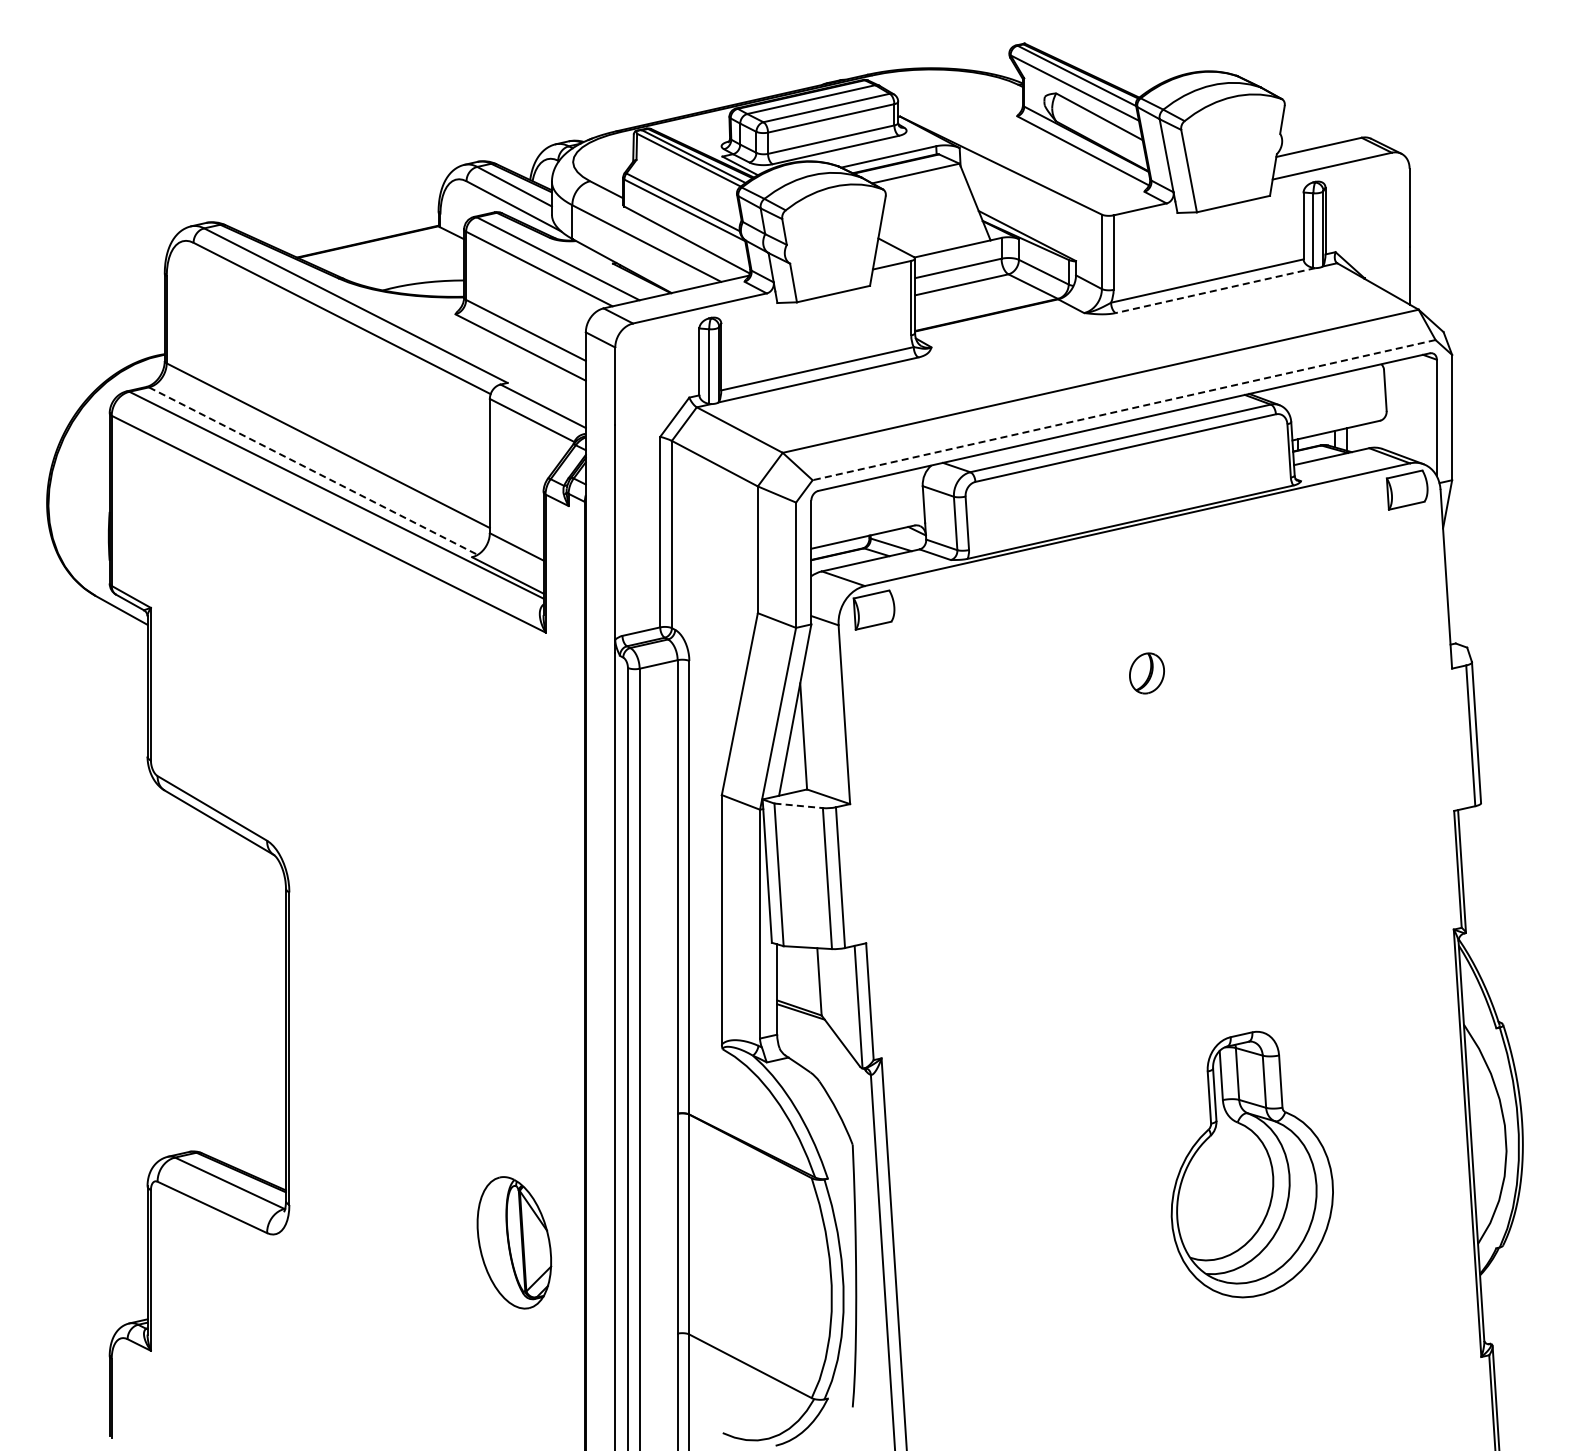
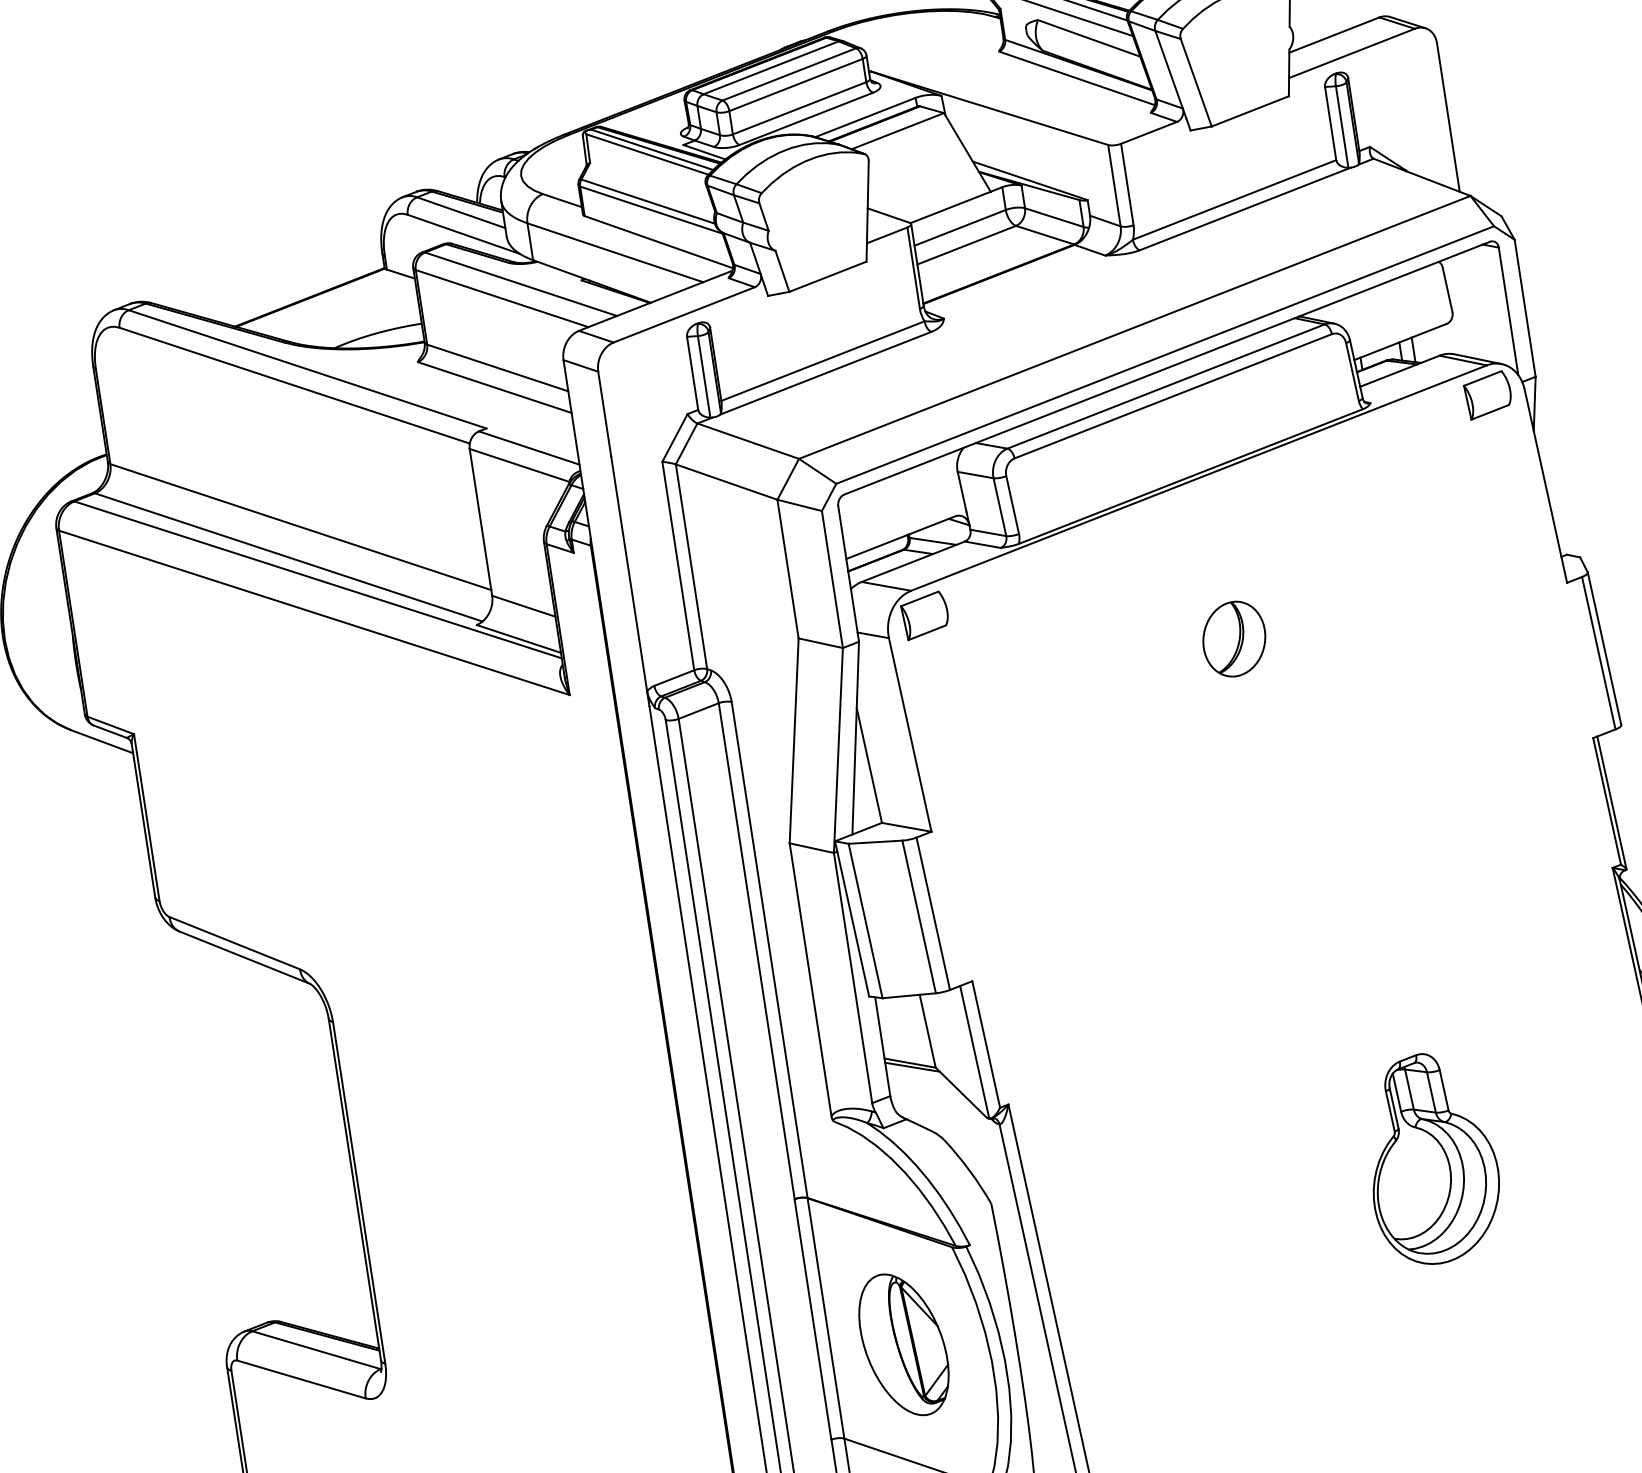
line: (1215, 290) -> (1245, 208), dashed -> solid
line: (1123, 410) -> (1164, 355), dashed -> solid
line: (313, 471) -> (288, 557), dashed -> solid
part: (1146, 673) -> (1233, 639), size x1.67
line: (799, 805) -> (876, 841), dashed -> solid
part: (1252, 1164) -> (1431, 1158), size x0.71
part: (514, 1242) -> (904, 1344), moved

